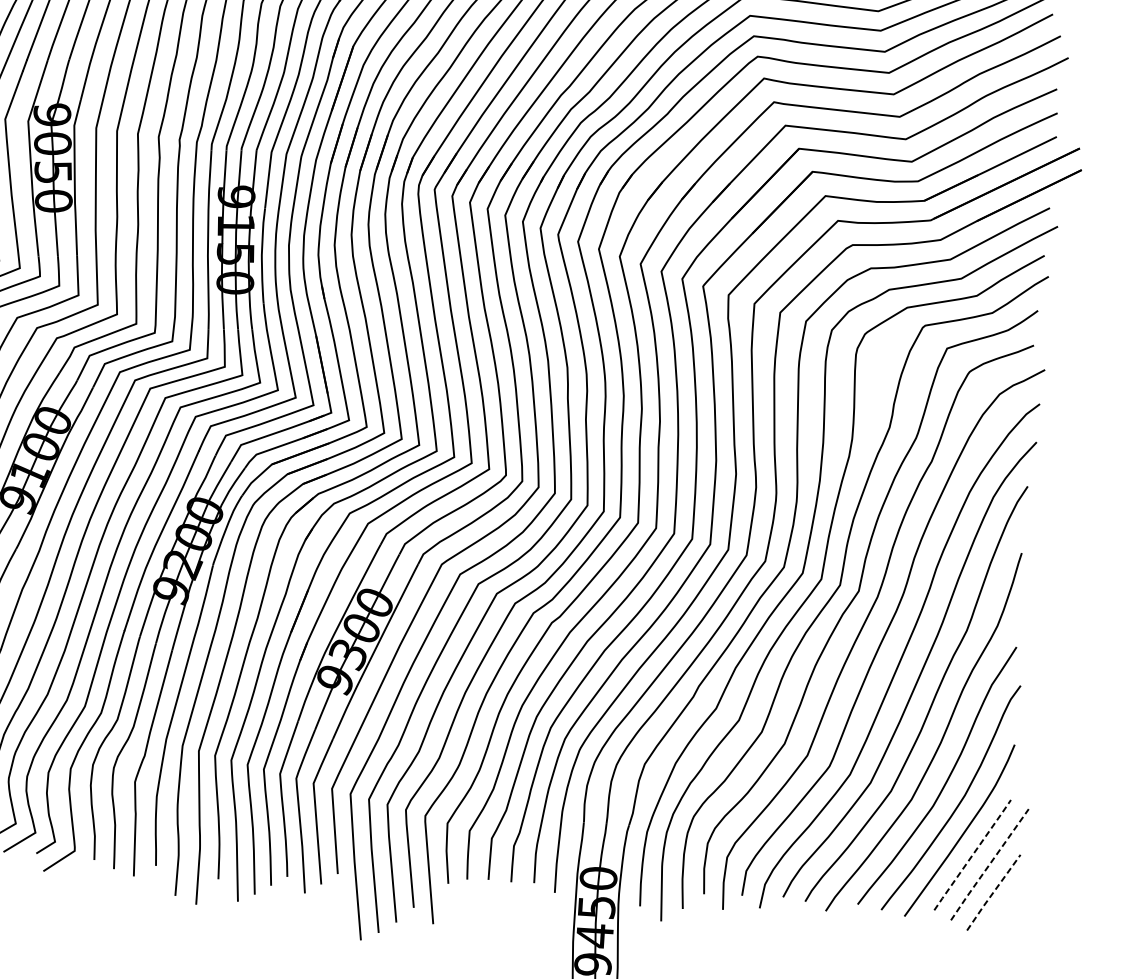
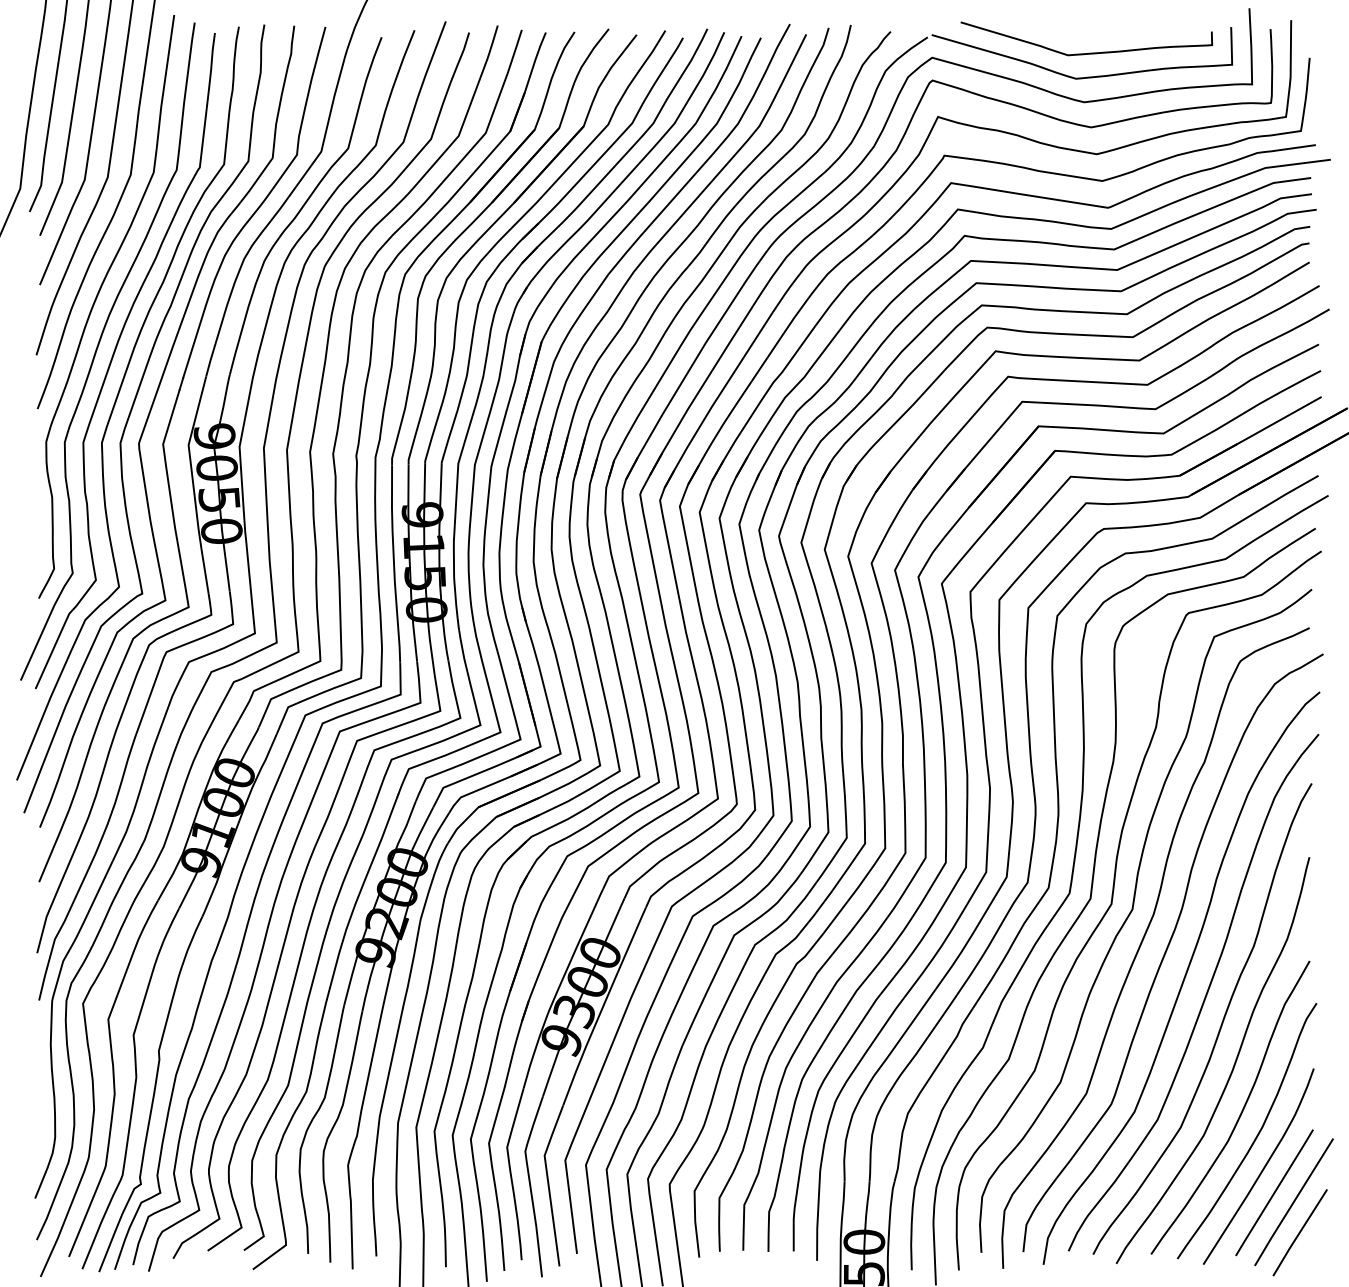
line: (972, 854) -> (1274, 1192), dashed -> solid
line: (989, 864) -> (1293, 1202), dashed -> solid
line: (993, 893) -> (1299, 1233), dashed -> solid

